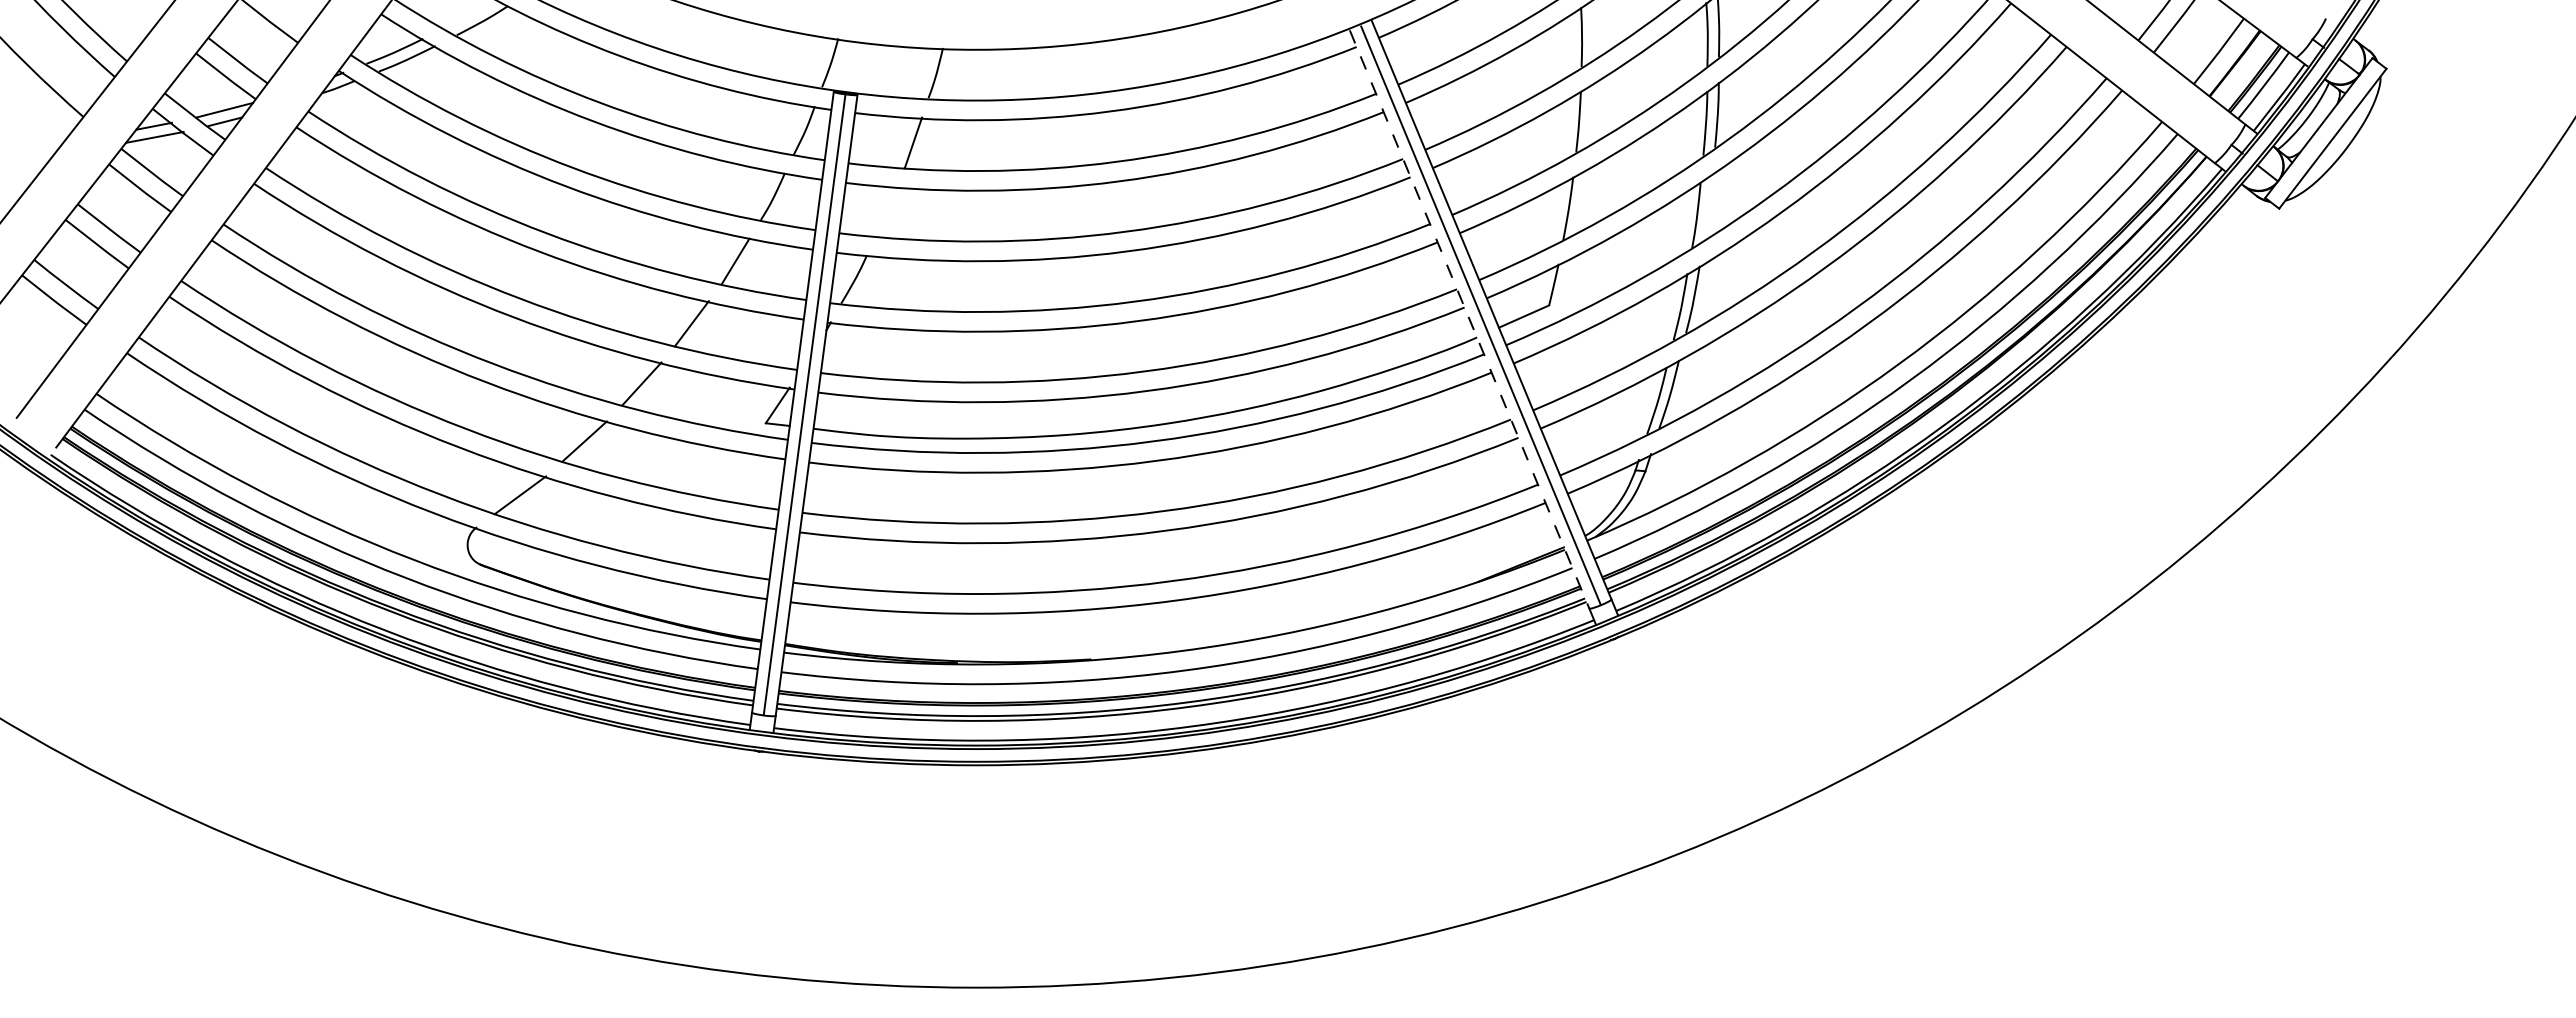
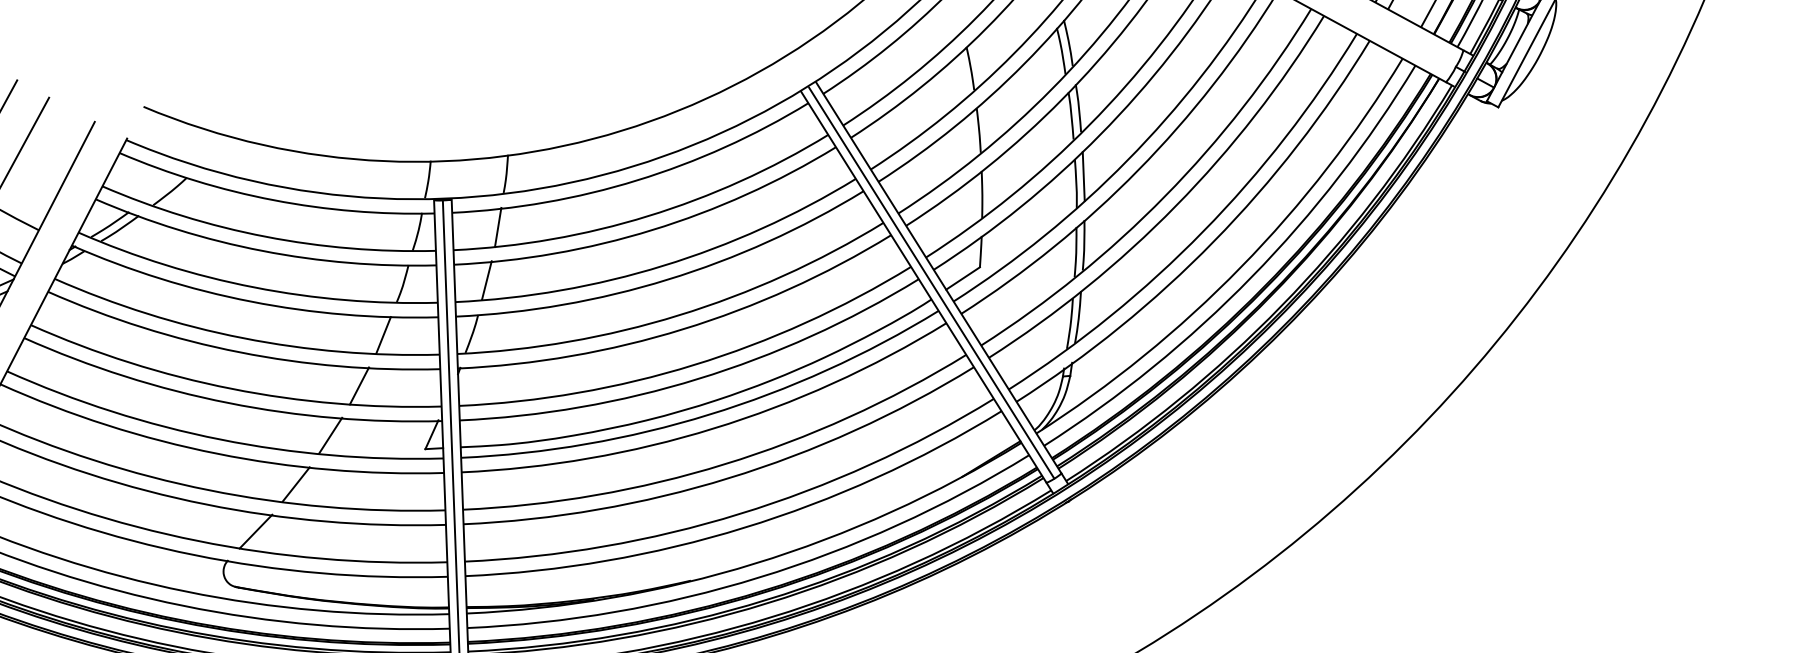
line: (1708, 207) -> (1083, 176), added
line: (886, 210) -> (486, 279), added
line: (1469, 320) -> (923, 288), dashed -> solid

